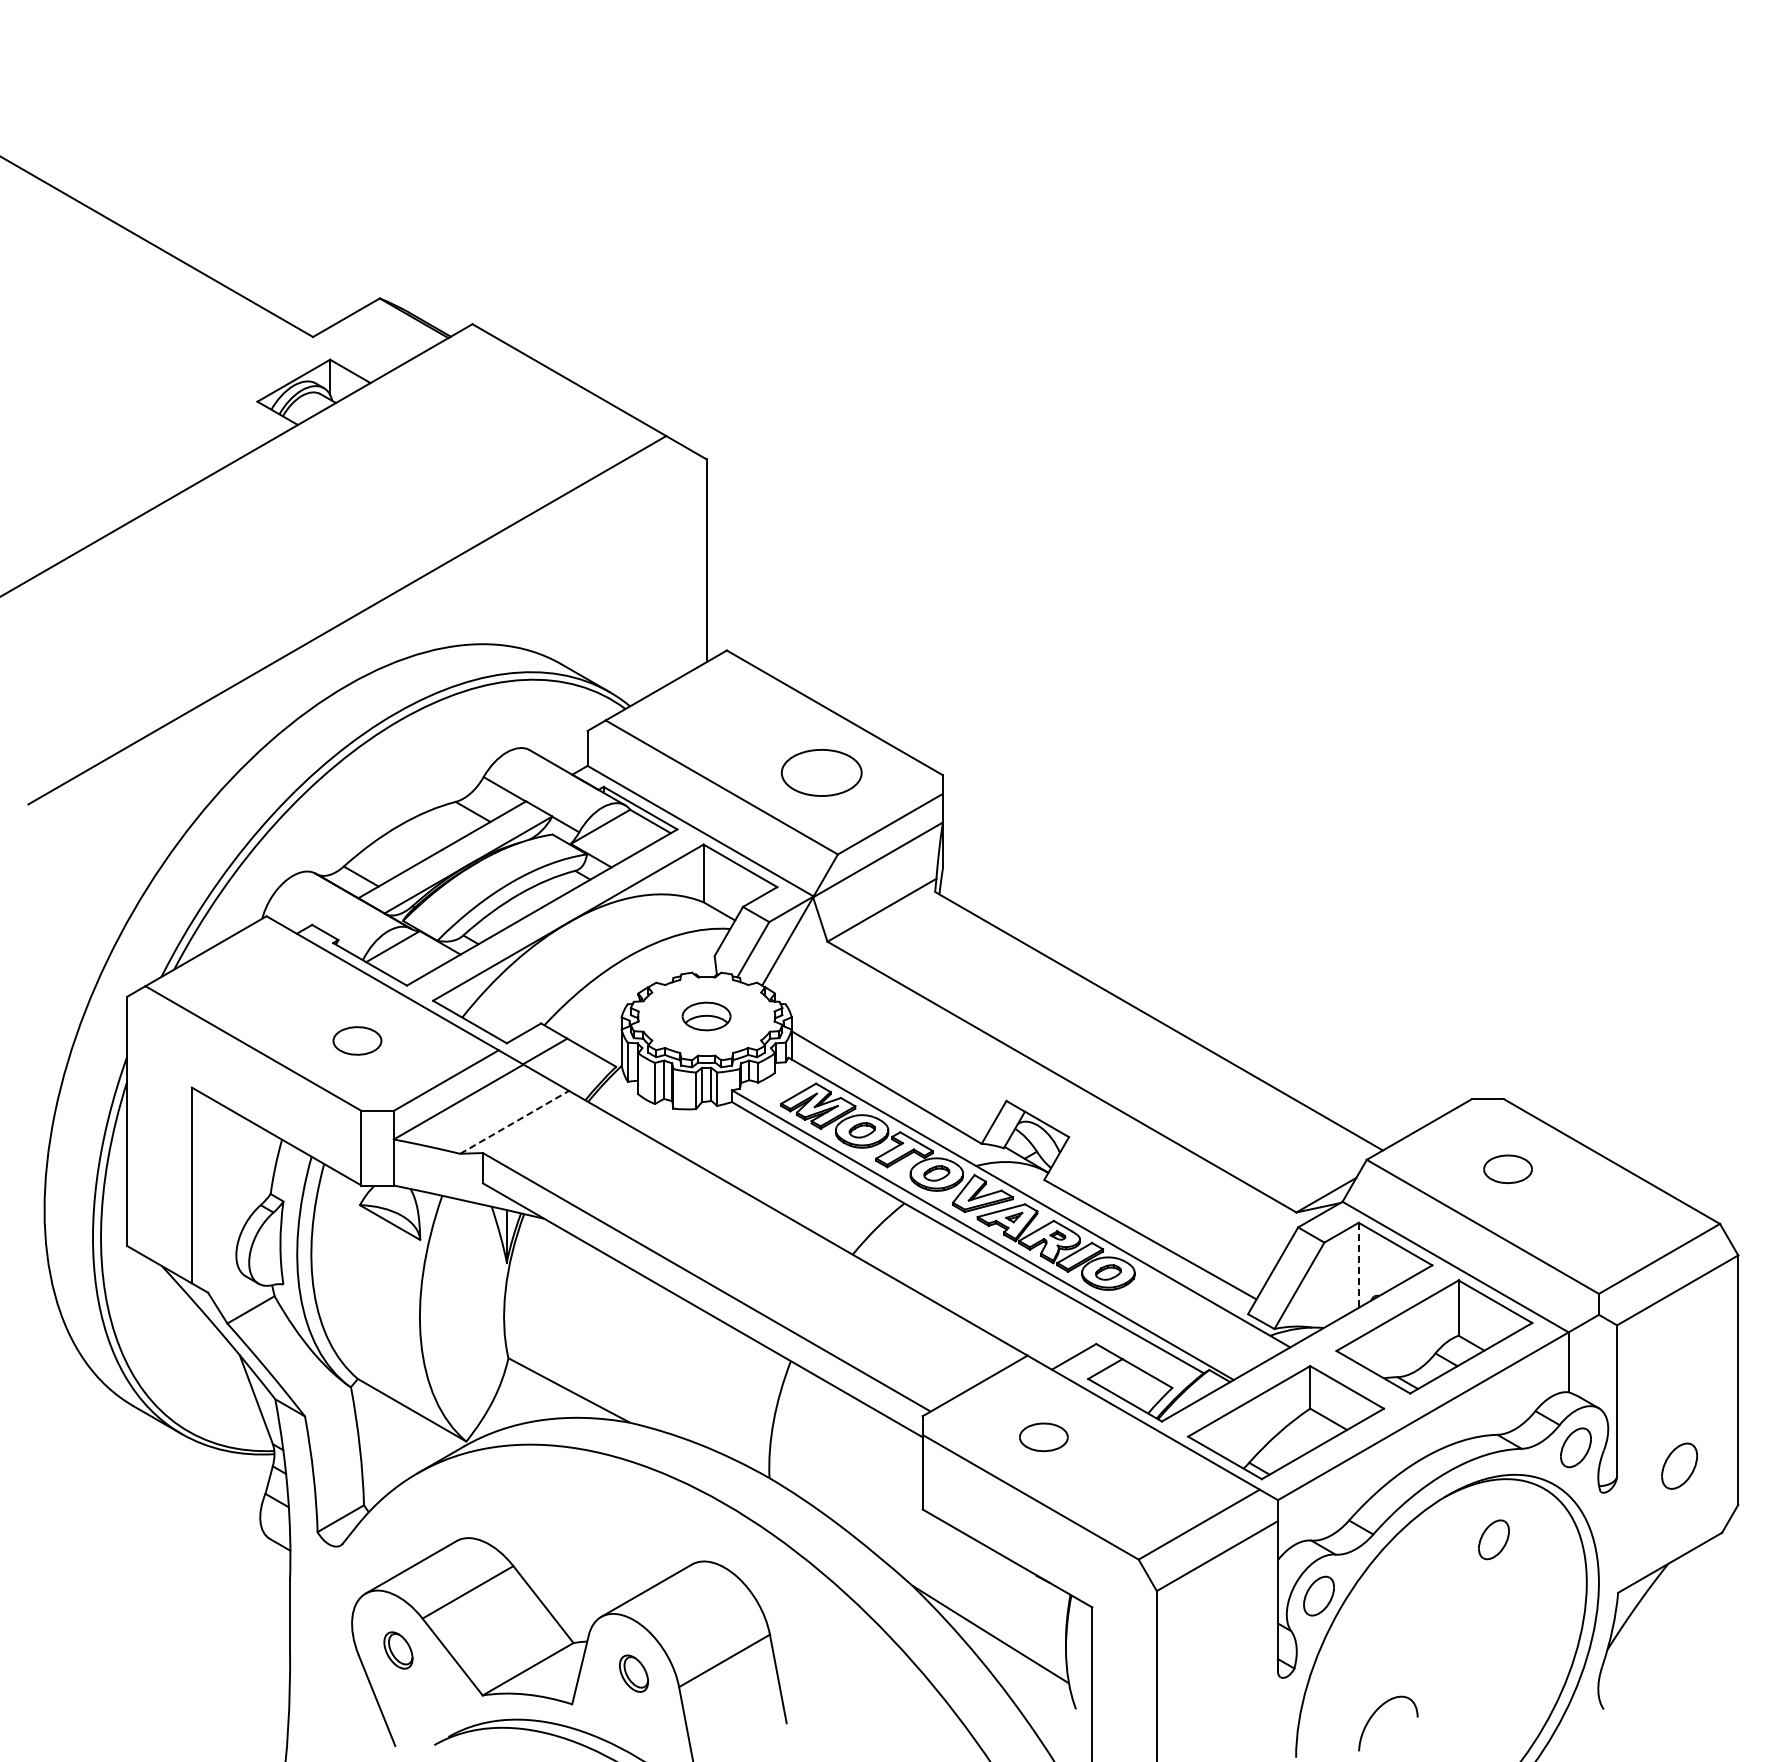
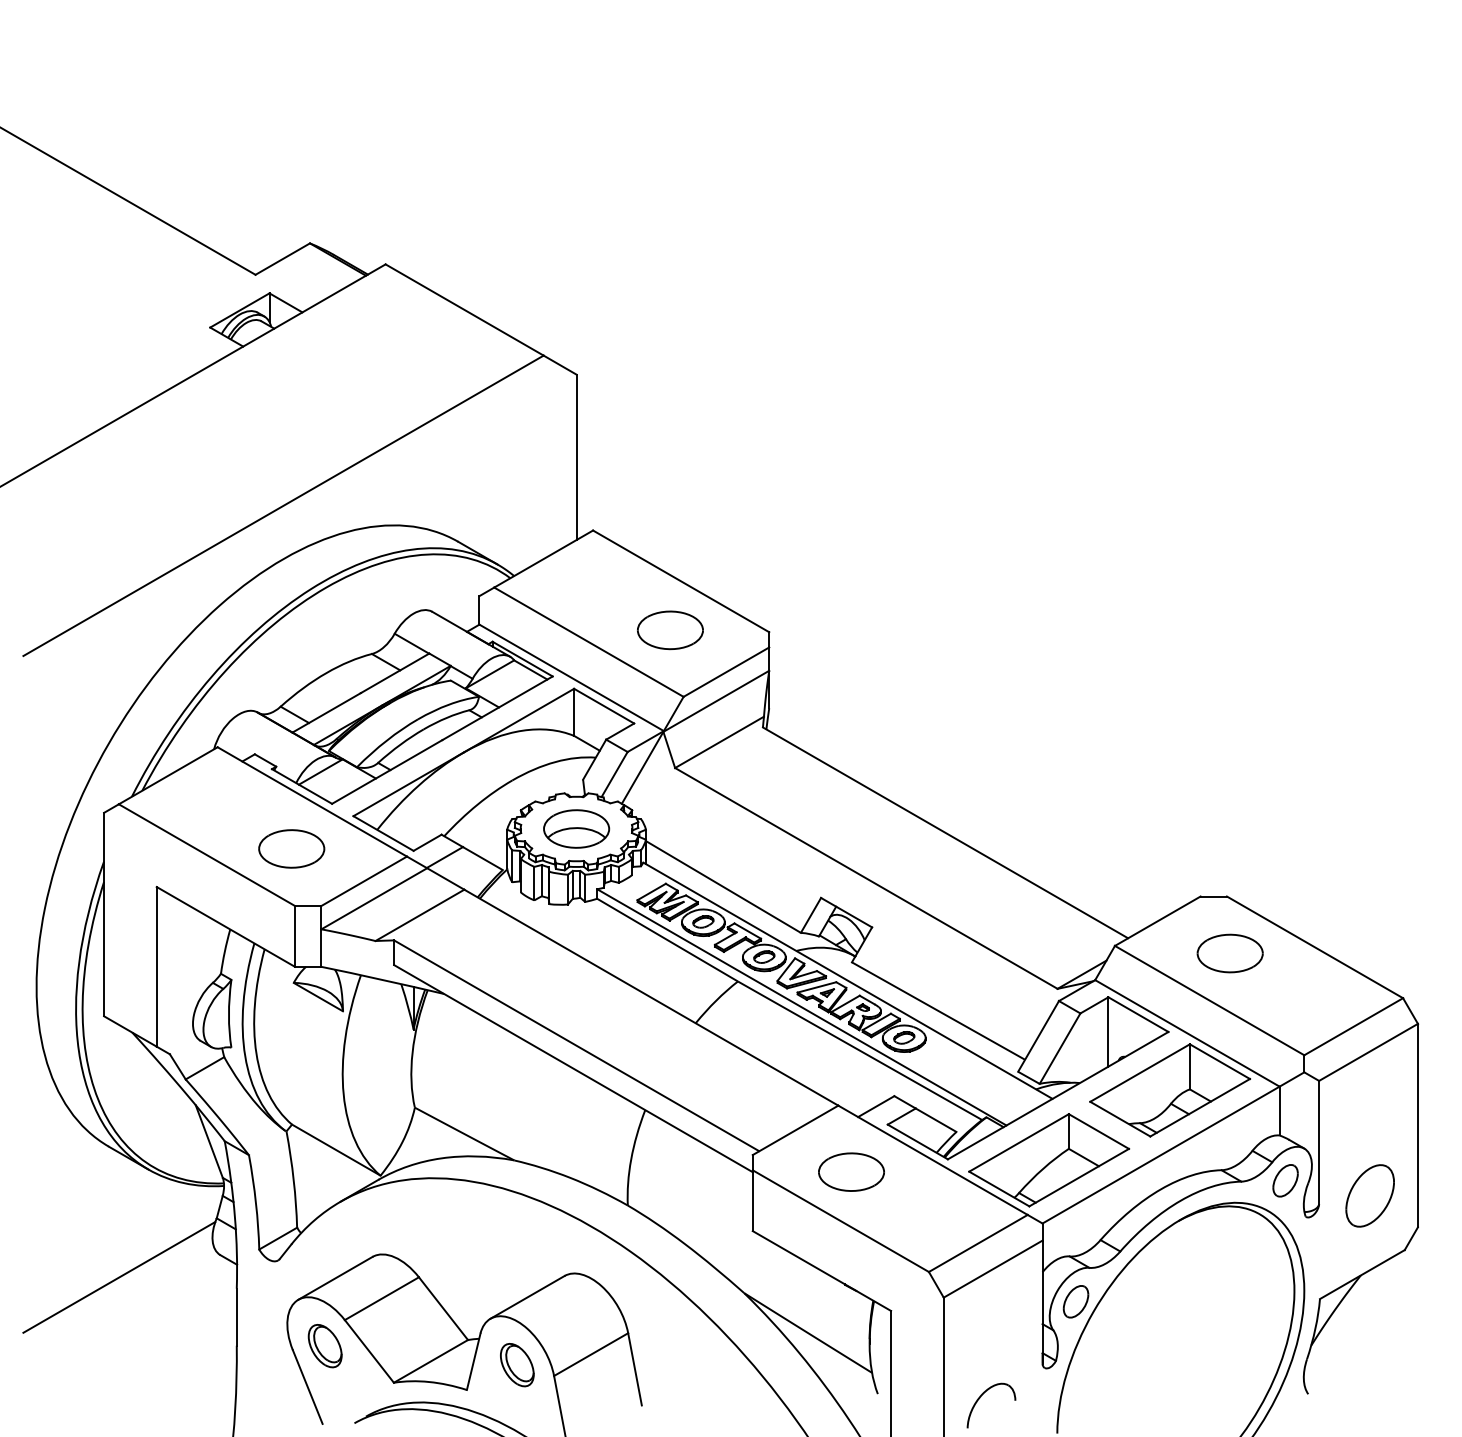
part: (706, 1016) -> (576, 829), size x1.67
part: (357, 1040) -> (291, 848), size x1.67
line: (514, 1122) -> (419, 915), dashed -> solid
part: (1507, 1169) -> (1229, 953), size x1.67
line: (1358, 1265) -> (1108, 1032), dashed -> solid
part: (1043, 1437) -> (851, 1172), size x1.67
part: (1679, 1465) -> (1370, 1195), size x1.67
part: (1493, 1539) -> (1218, 1255), removed
line: (145, 1566) -> (118, 1277), added
part: (398, 1650) -> (325, 1346), size x1.43
part: (633, 1673) -> (516, 1364), size x1.43
part: (1375, 1713) -> (980, 1397), moved

